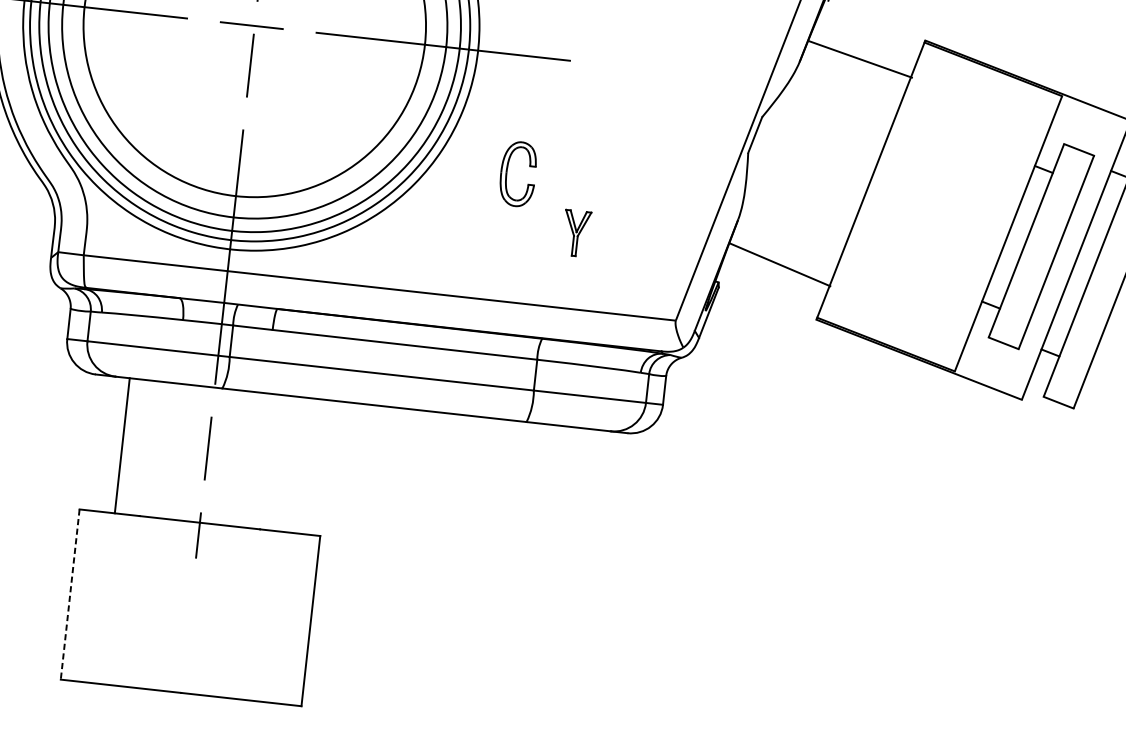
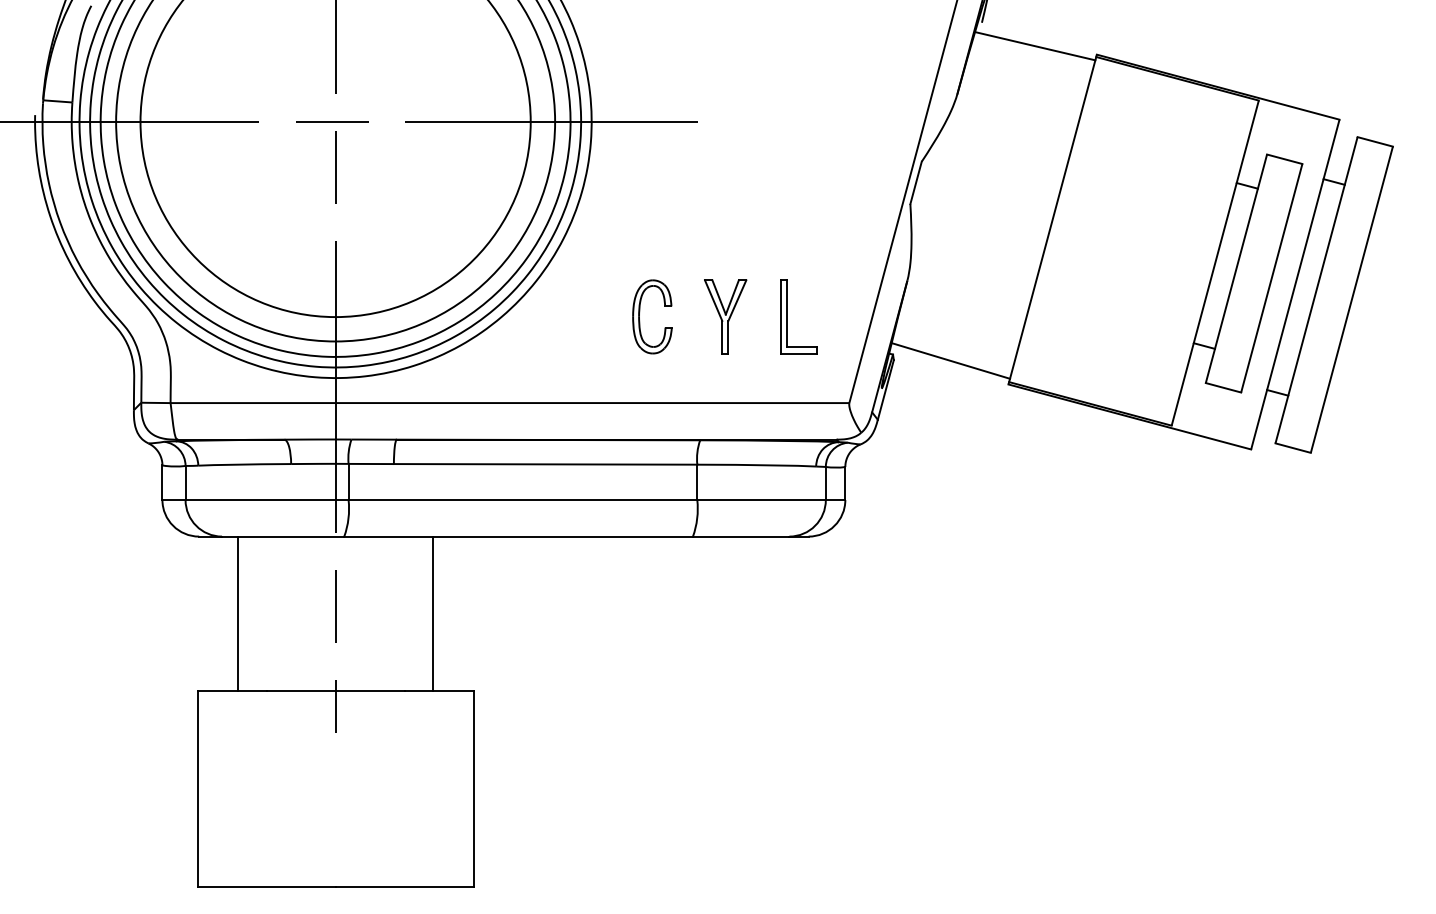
line: (860, 59) -> (1034, 46), moved
part: (508, 168) -> (640, 311), moved
part: (576, 233) -> (725, 316), size x1.43
part: (630, 239) -> (787, 316), added
line: (780, 264) -> (950, 360), moved
line: (292, 464) -> (433, 613), added
line: (70, 594) -> (197, 789), dashed -> solid

